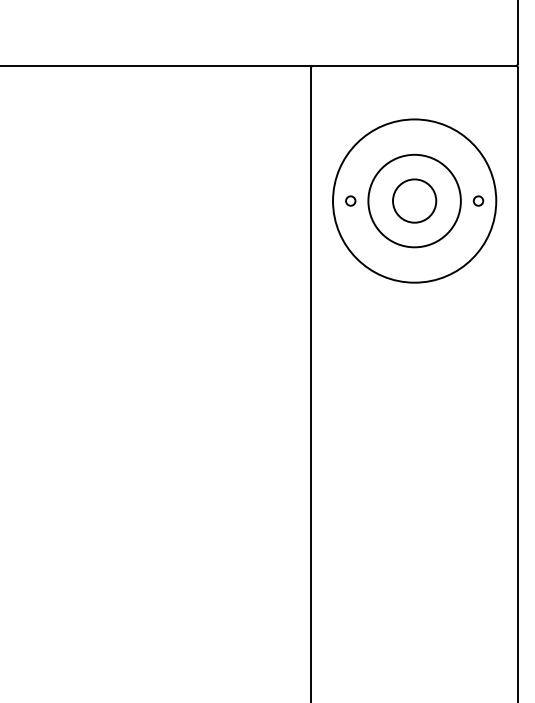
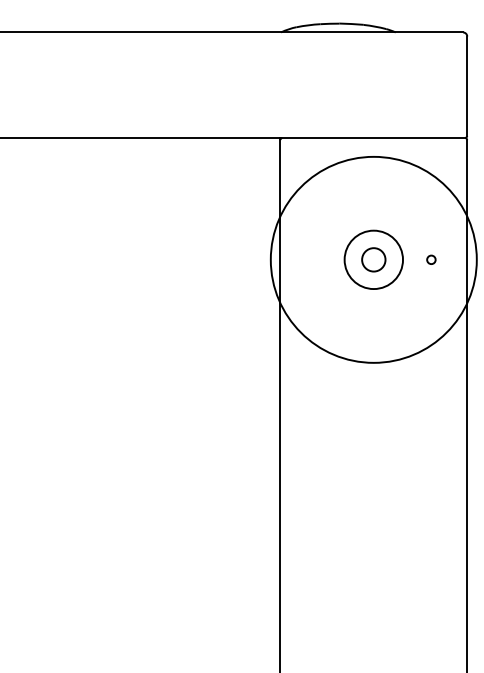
circle: (351, 200) -> (316, 259), removed
circle: (414, 200) -> (373, 259), size x0.6
circle: (414, 200) -> (373, 259), size x0.7
circle: (414, 200) -> (373, 259), size x1.4

